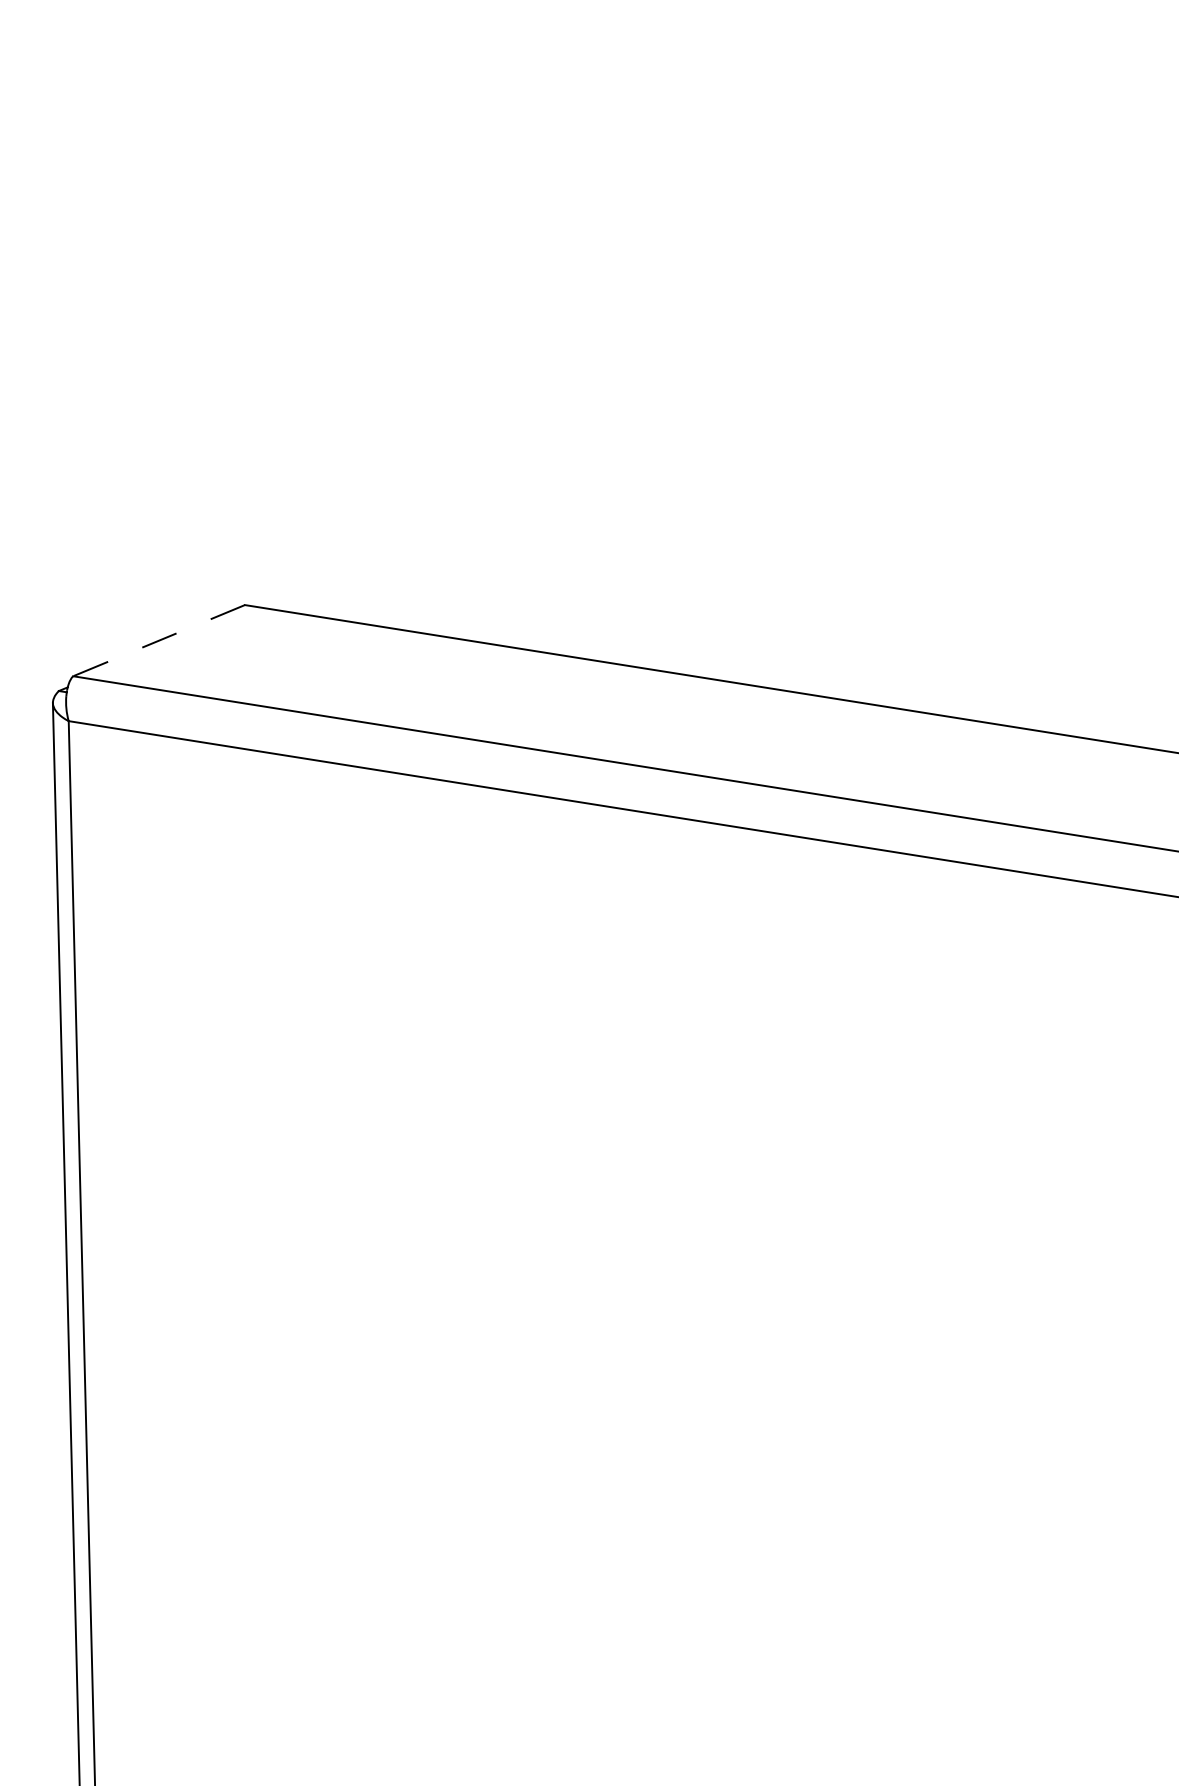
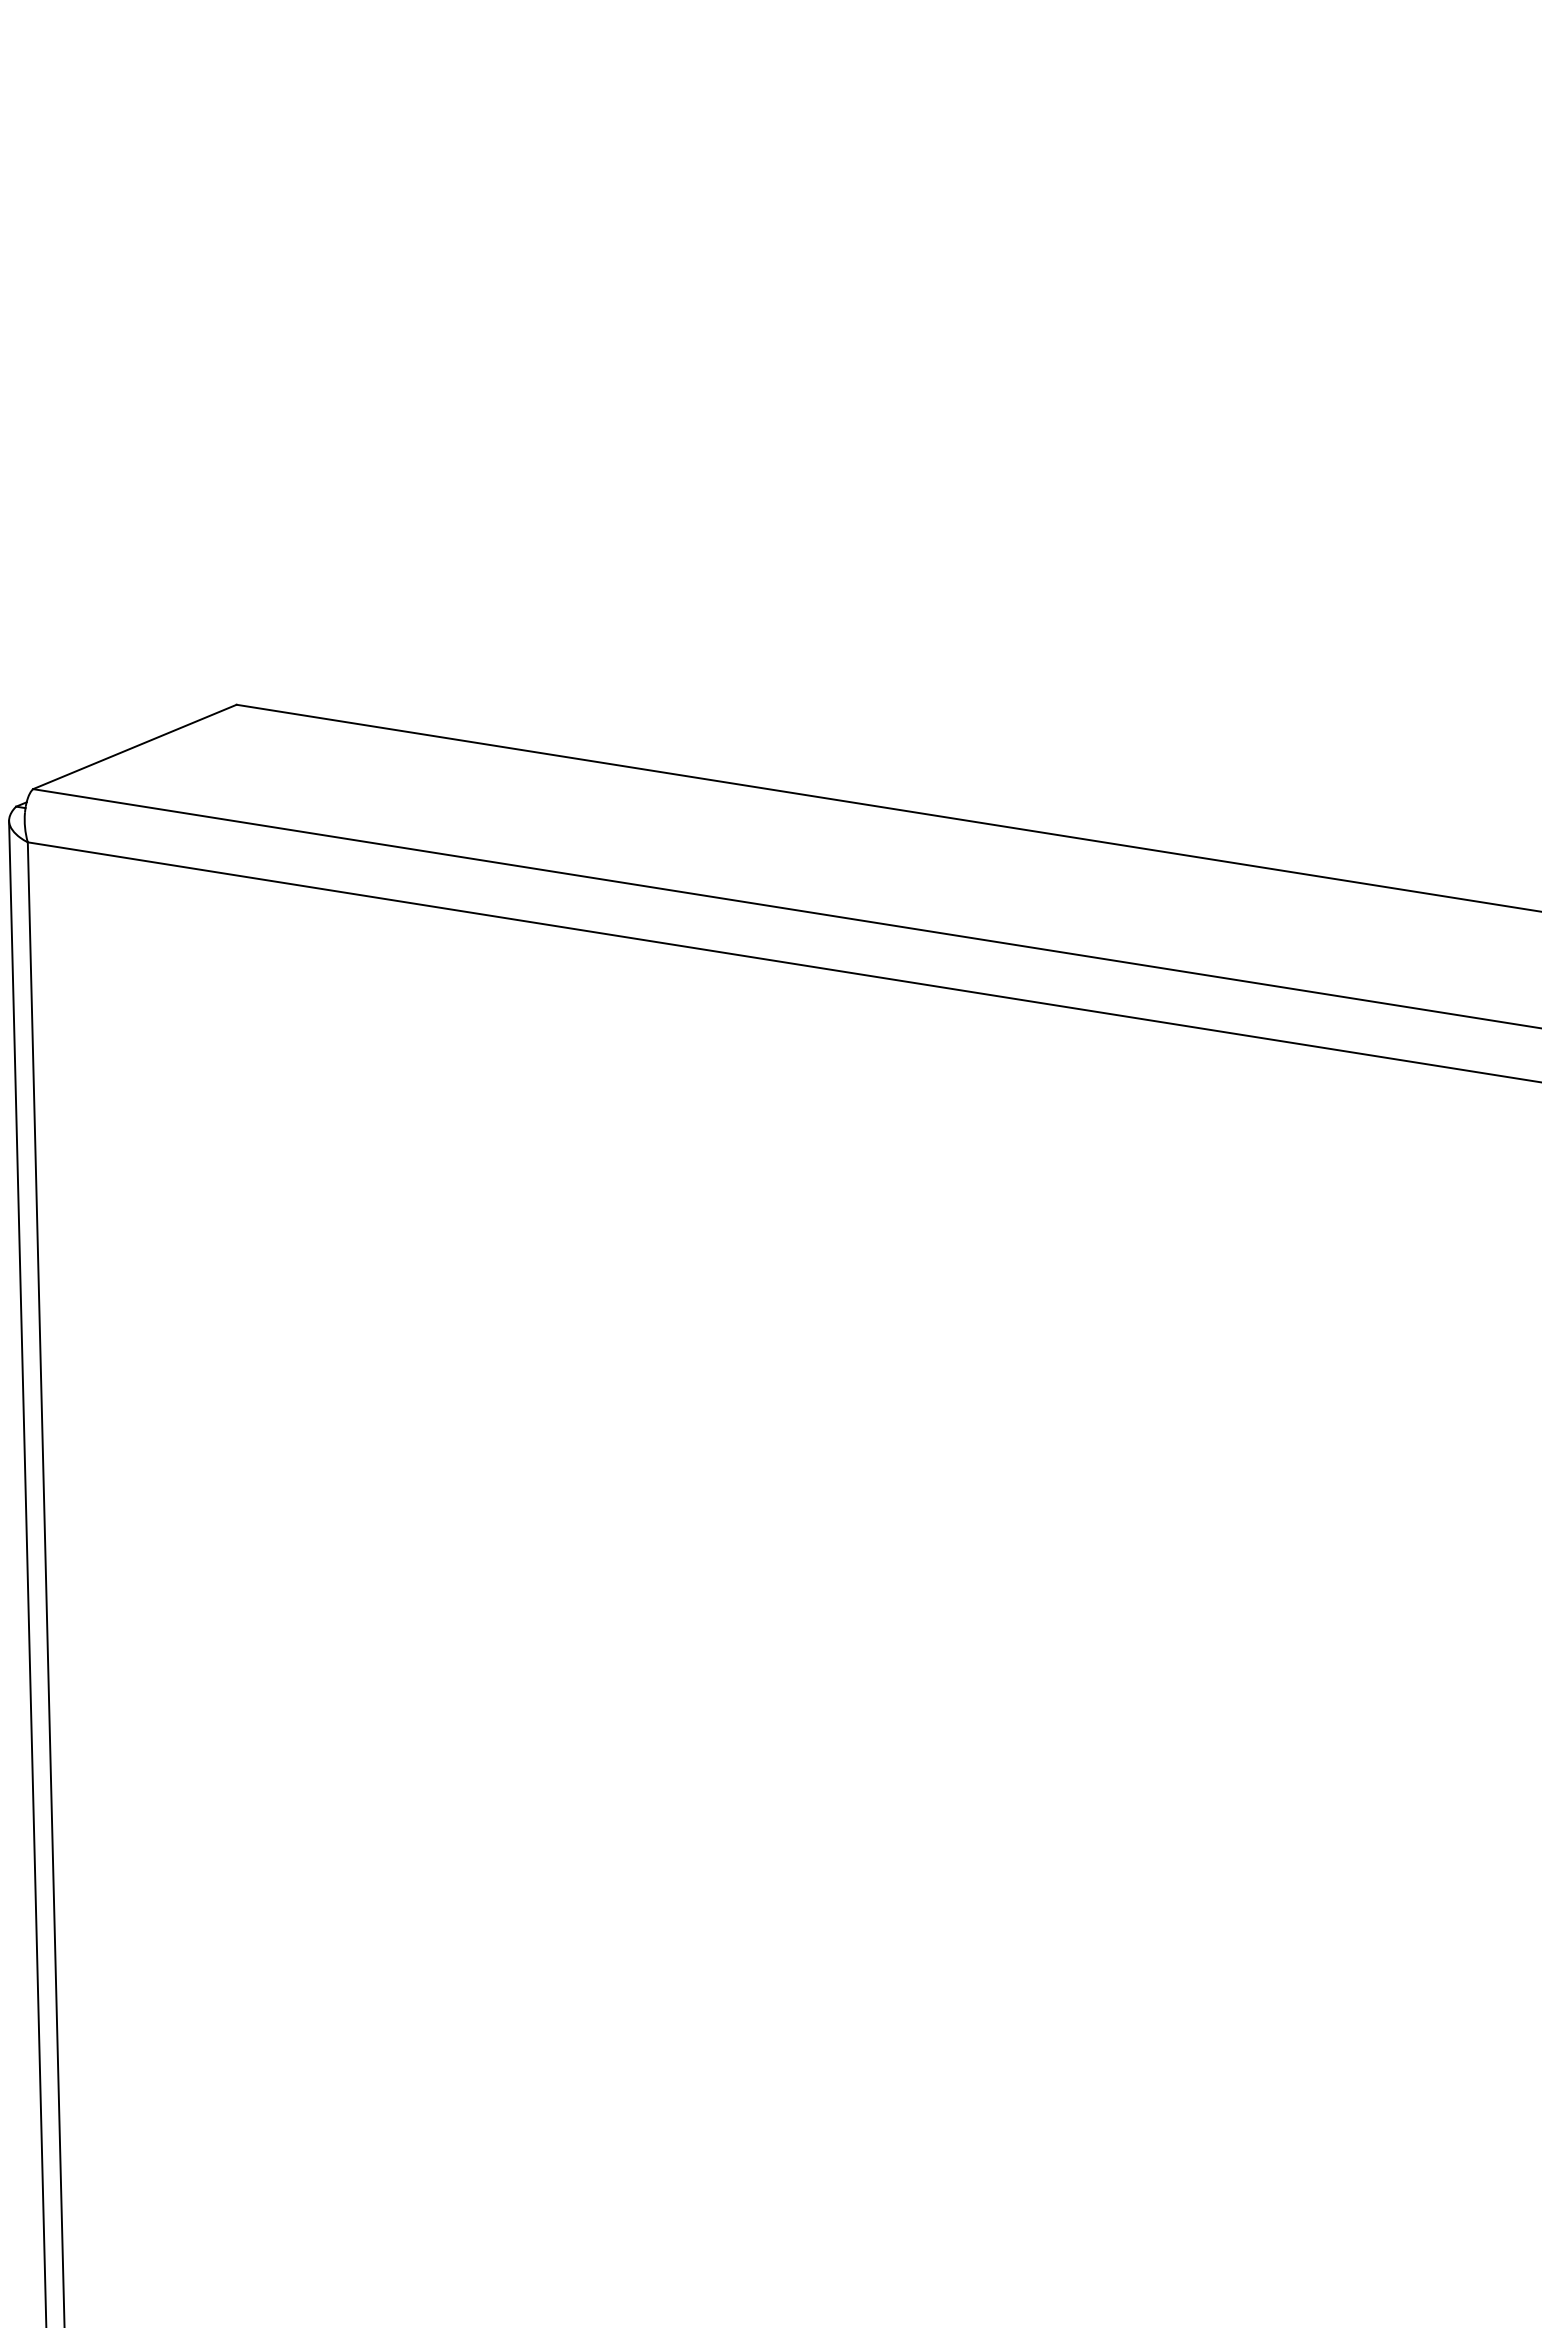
line: (158, 641) -> (134, 747), dashed -> solid

